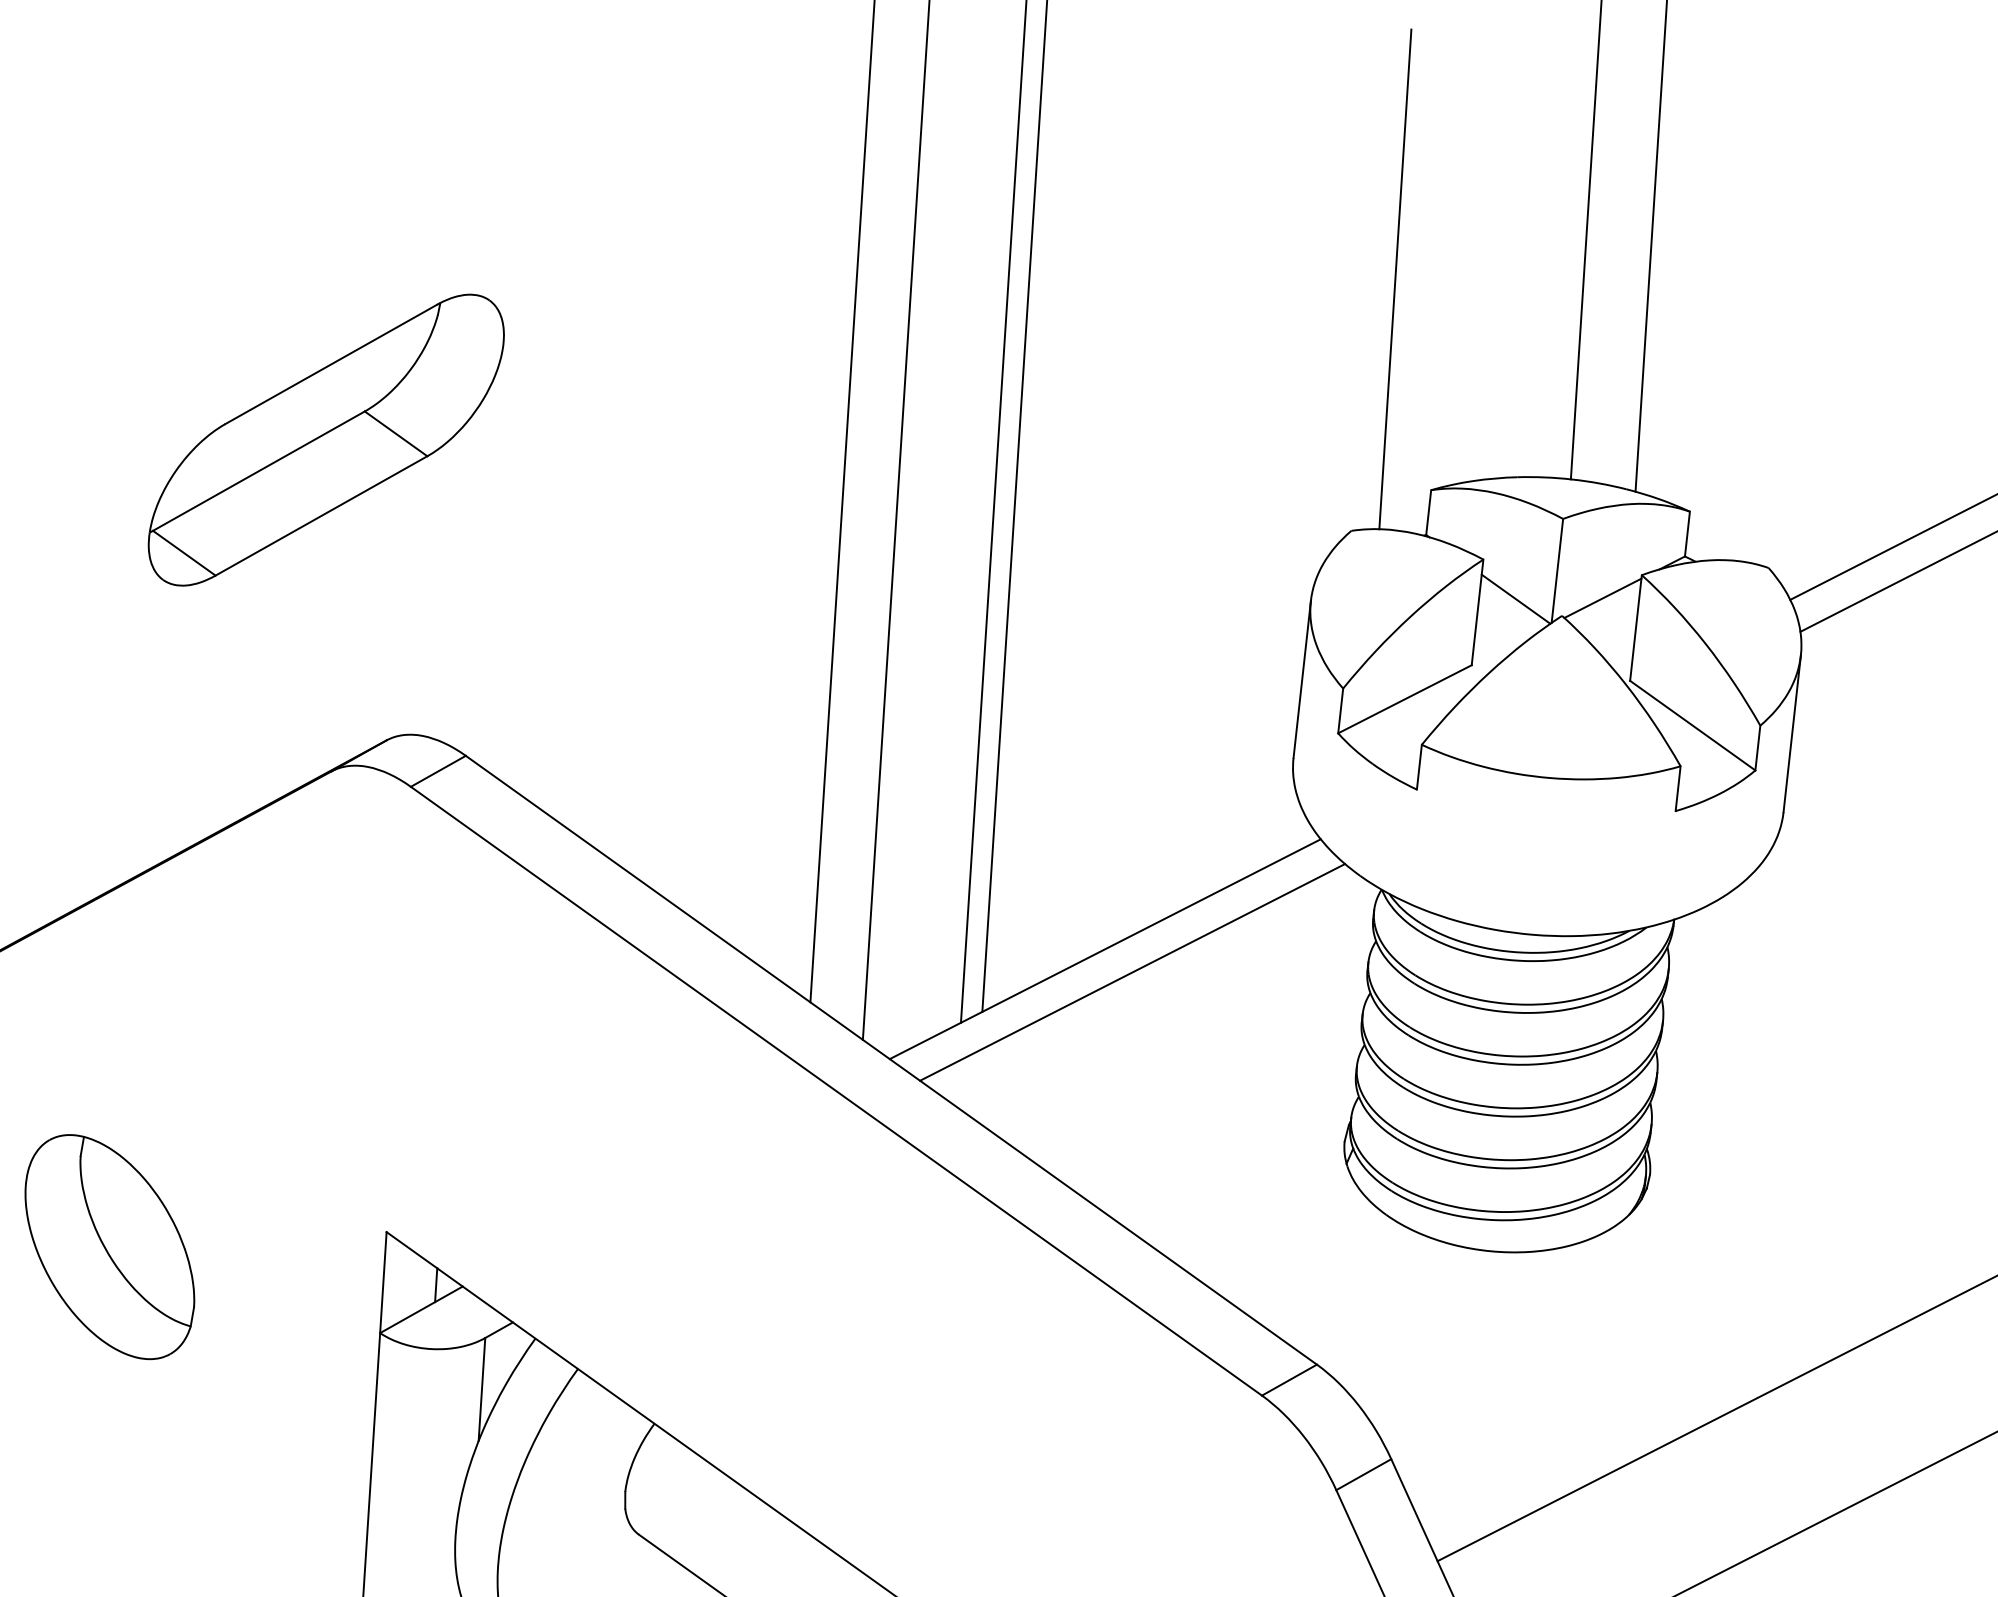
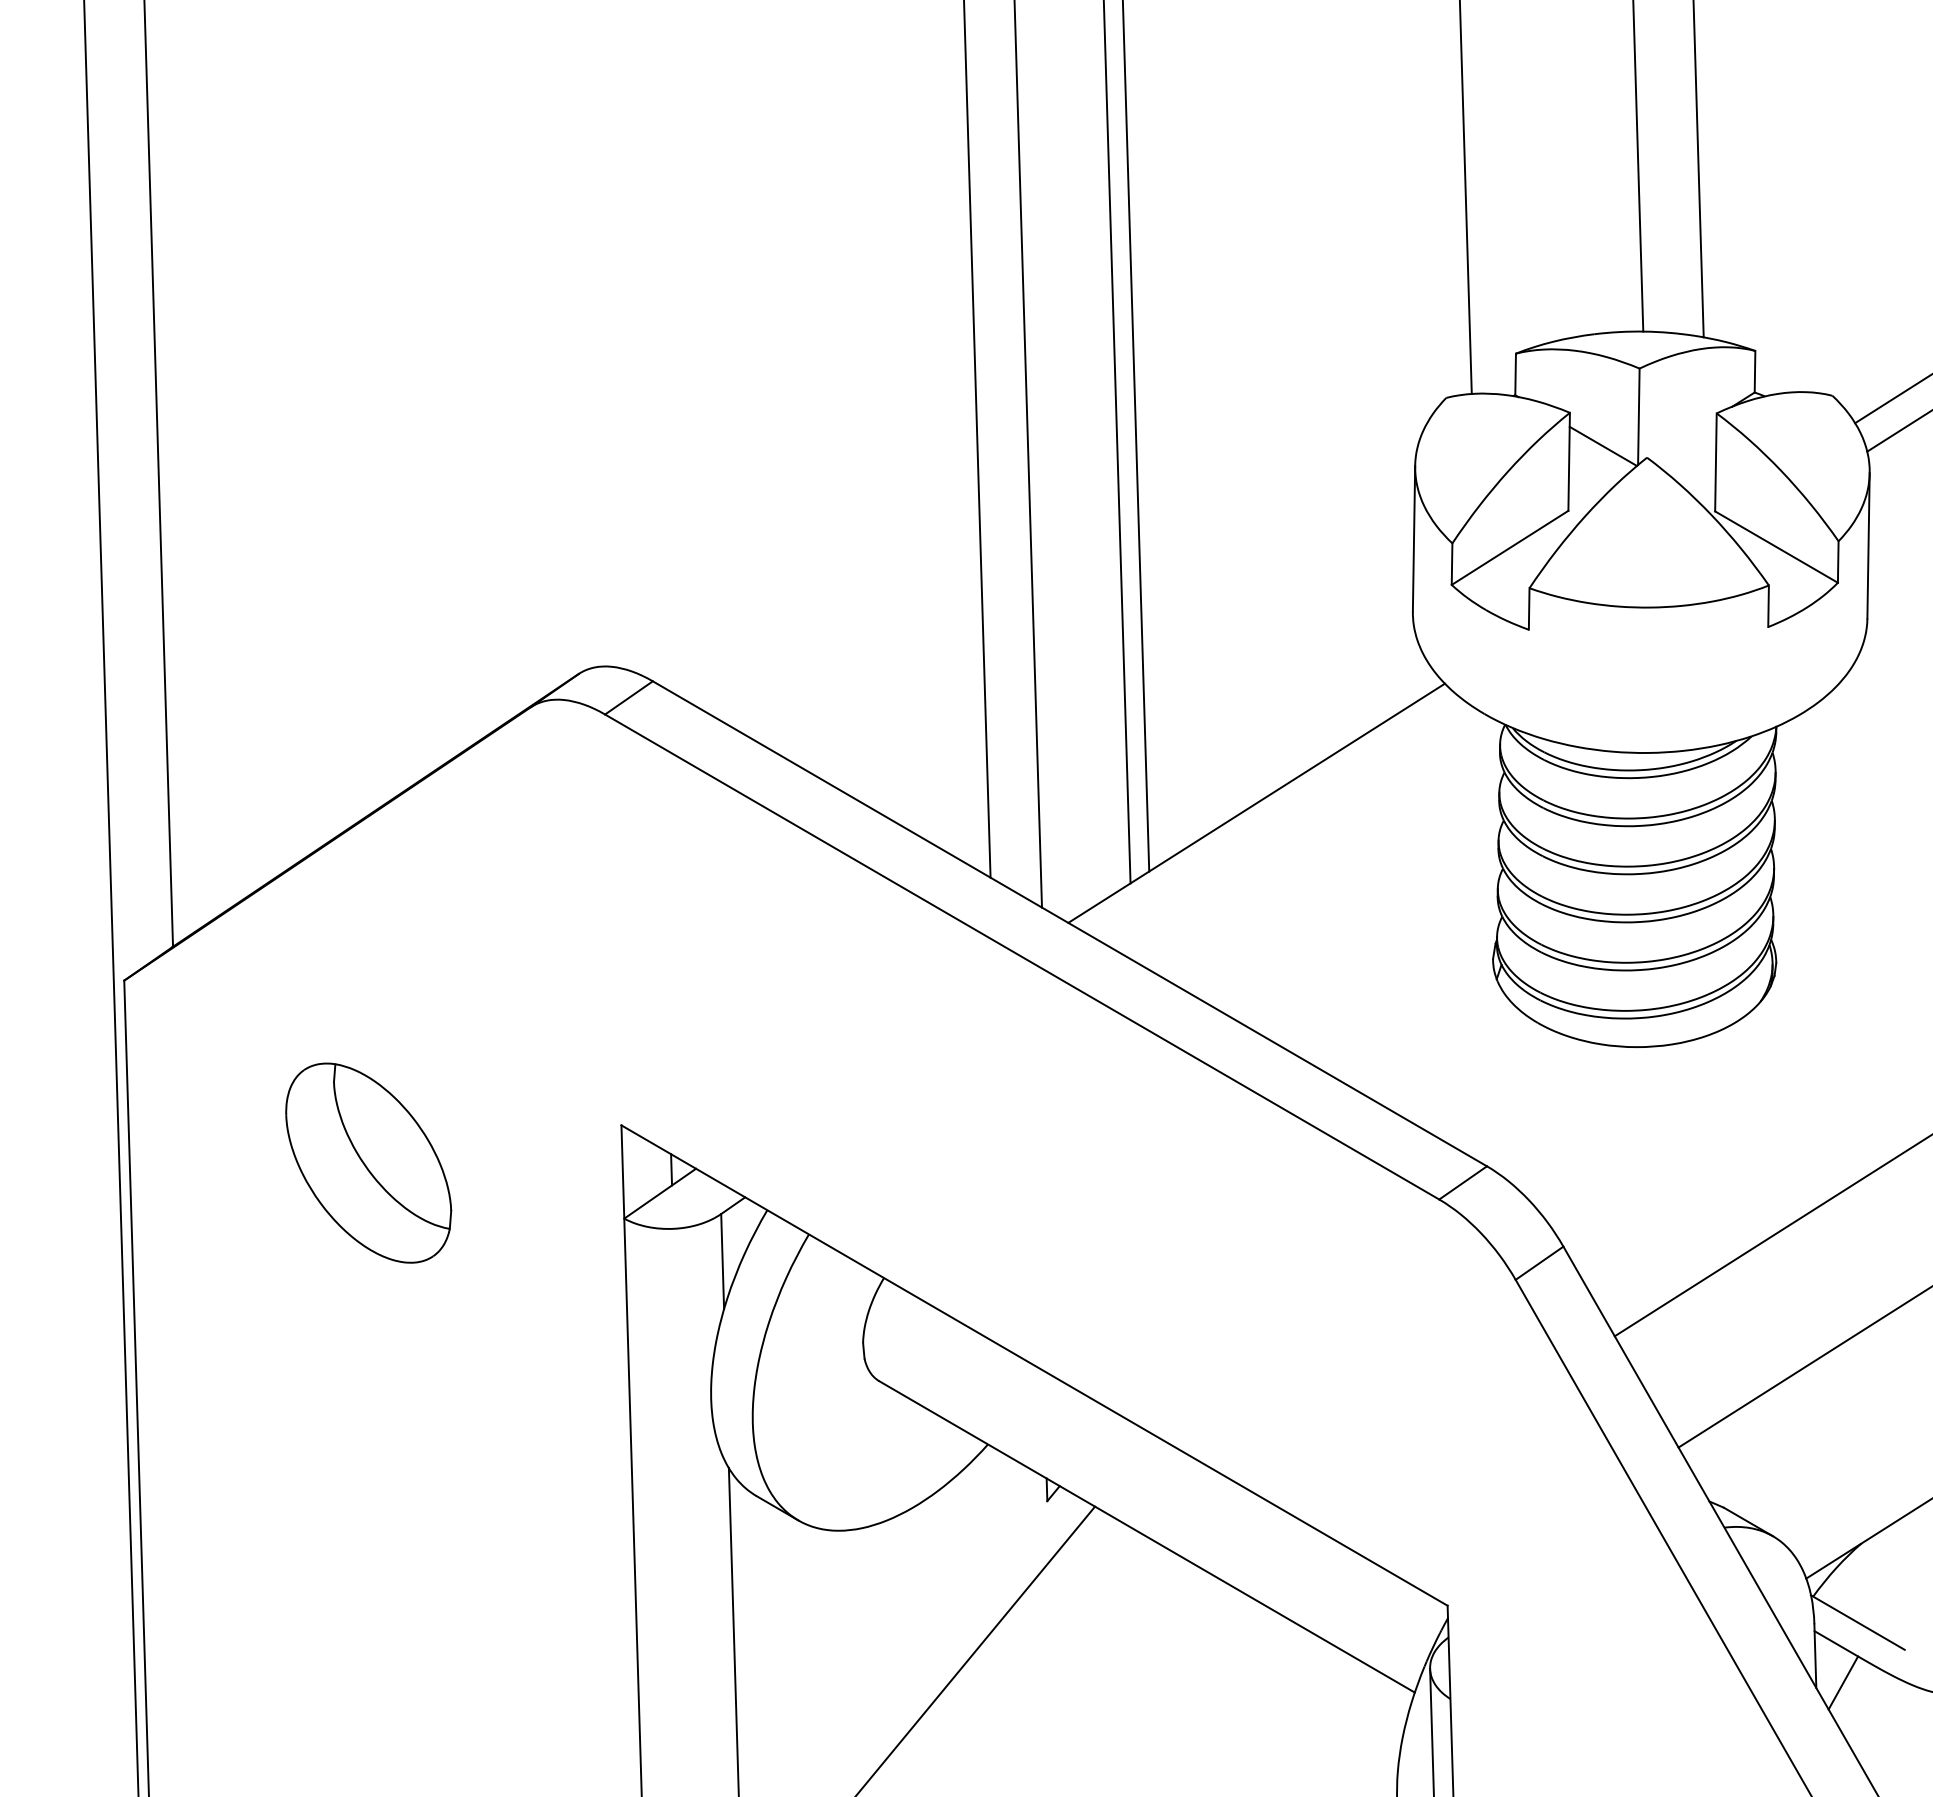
part: (326, 440) -> (497, 403), removed
line: (1602, 597) -> (1682, 437), removed
line: (1132, 972) -> (1283, 822), removed

